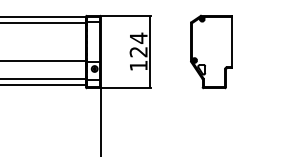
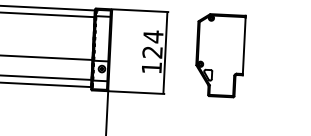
part: (211, 51) -> (220, 55), moved

